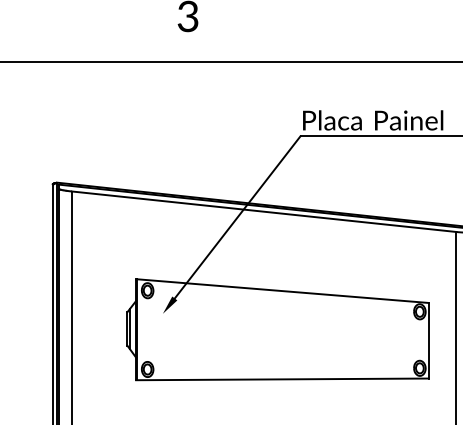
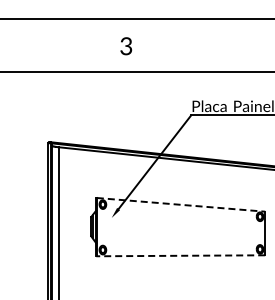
line: (283, 290) -> (181, 204), solid -> dashed
line: (282, 378) -> (180, 255), solid -> dashed

